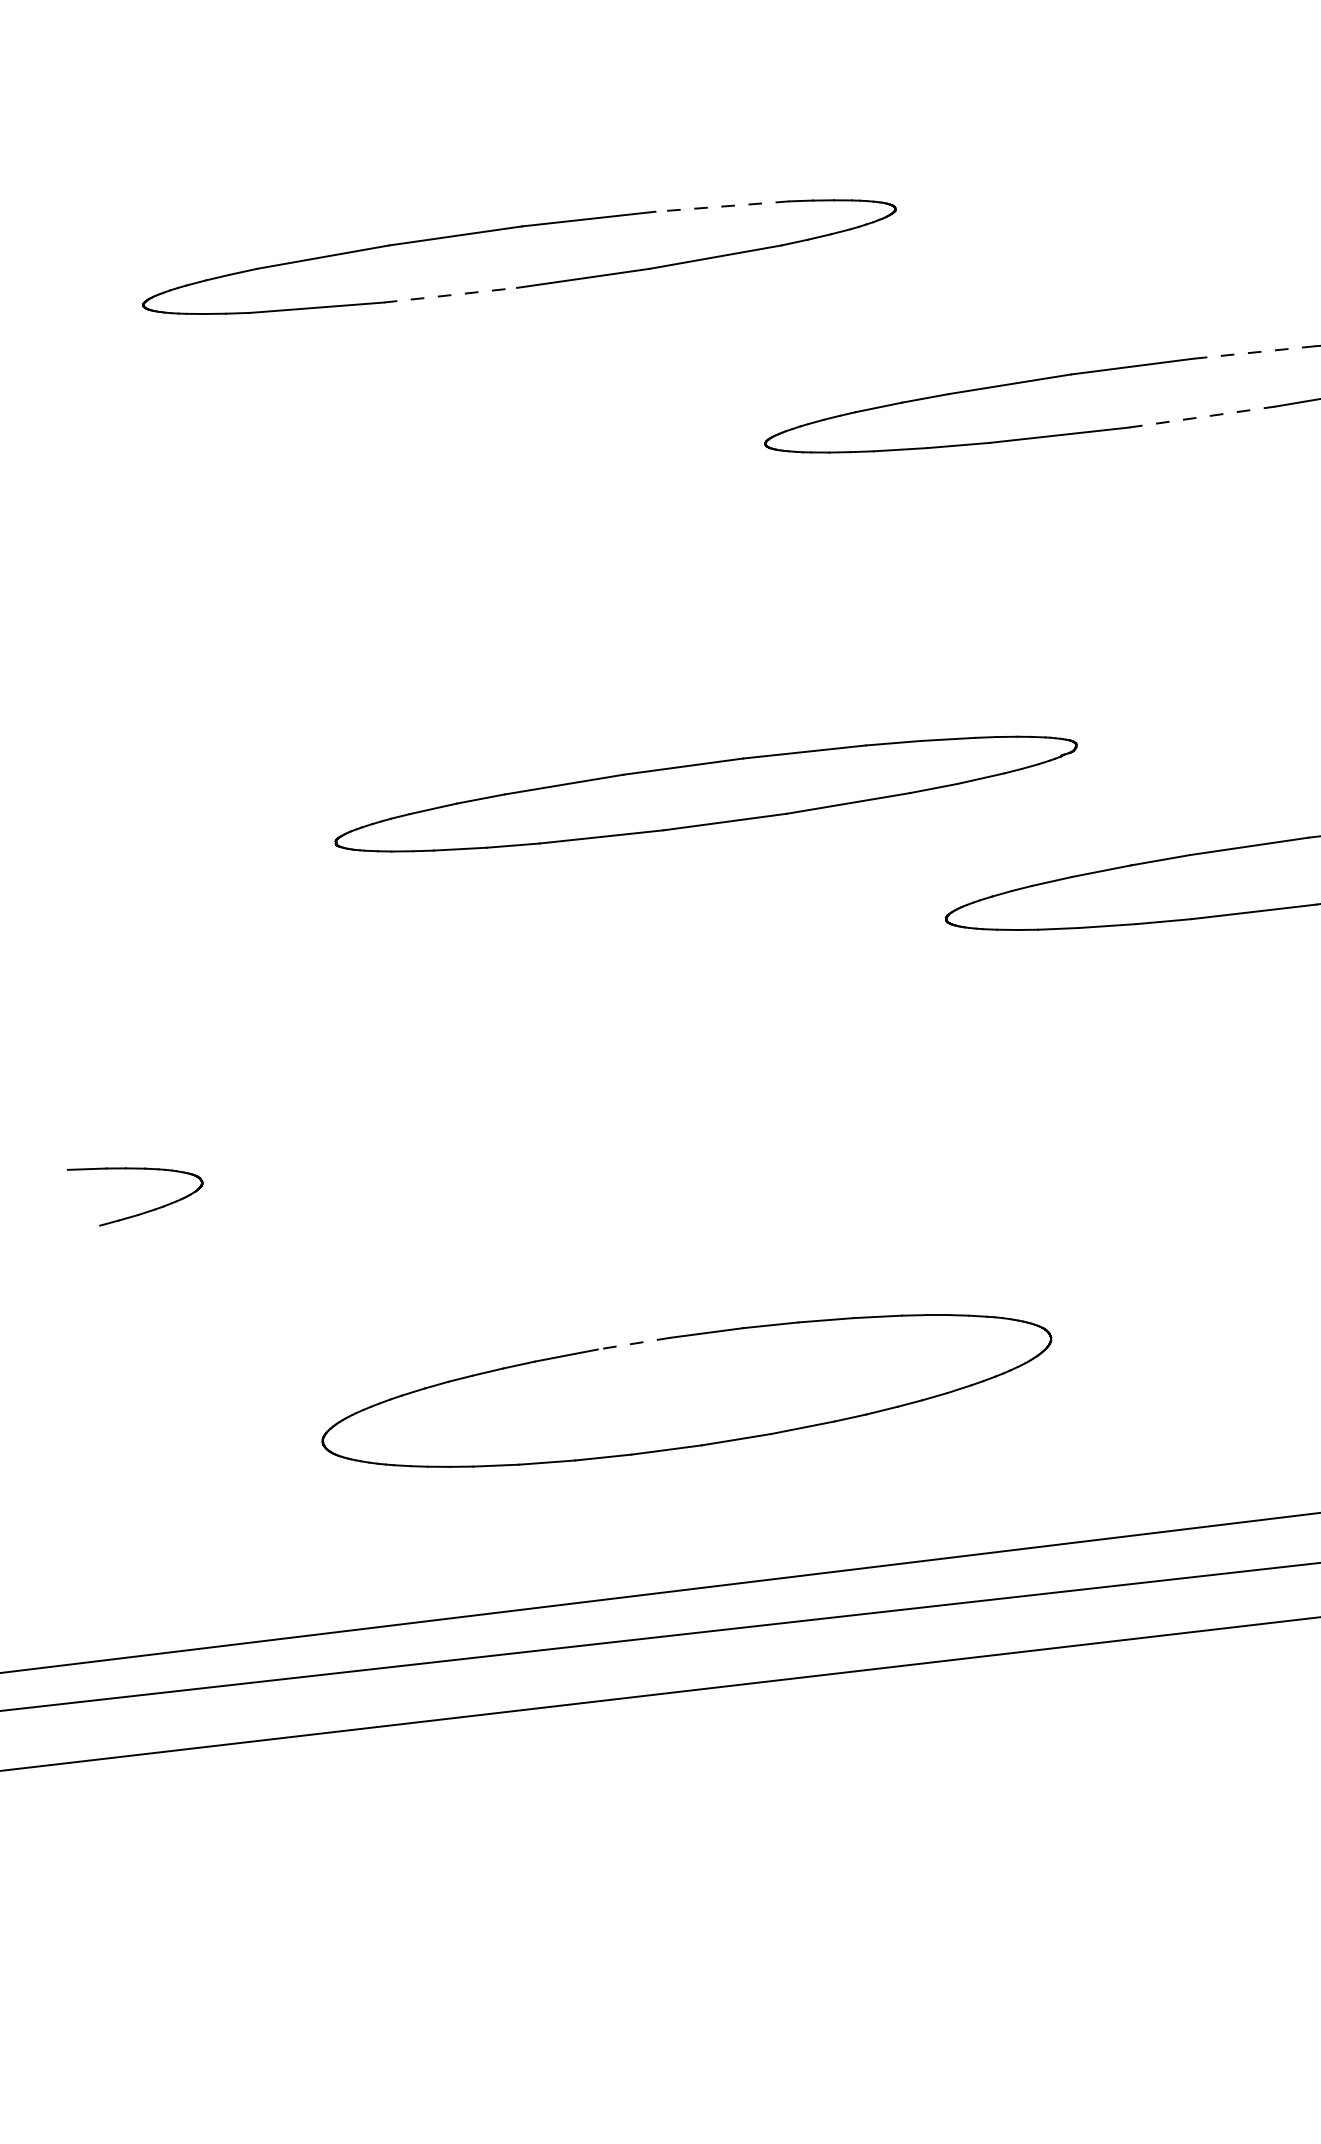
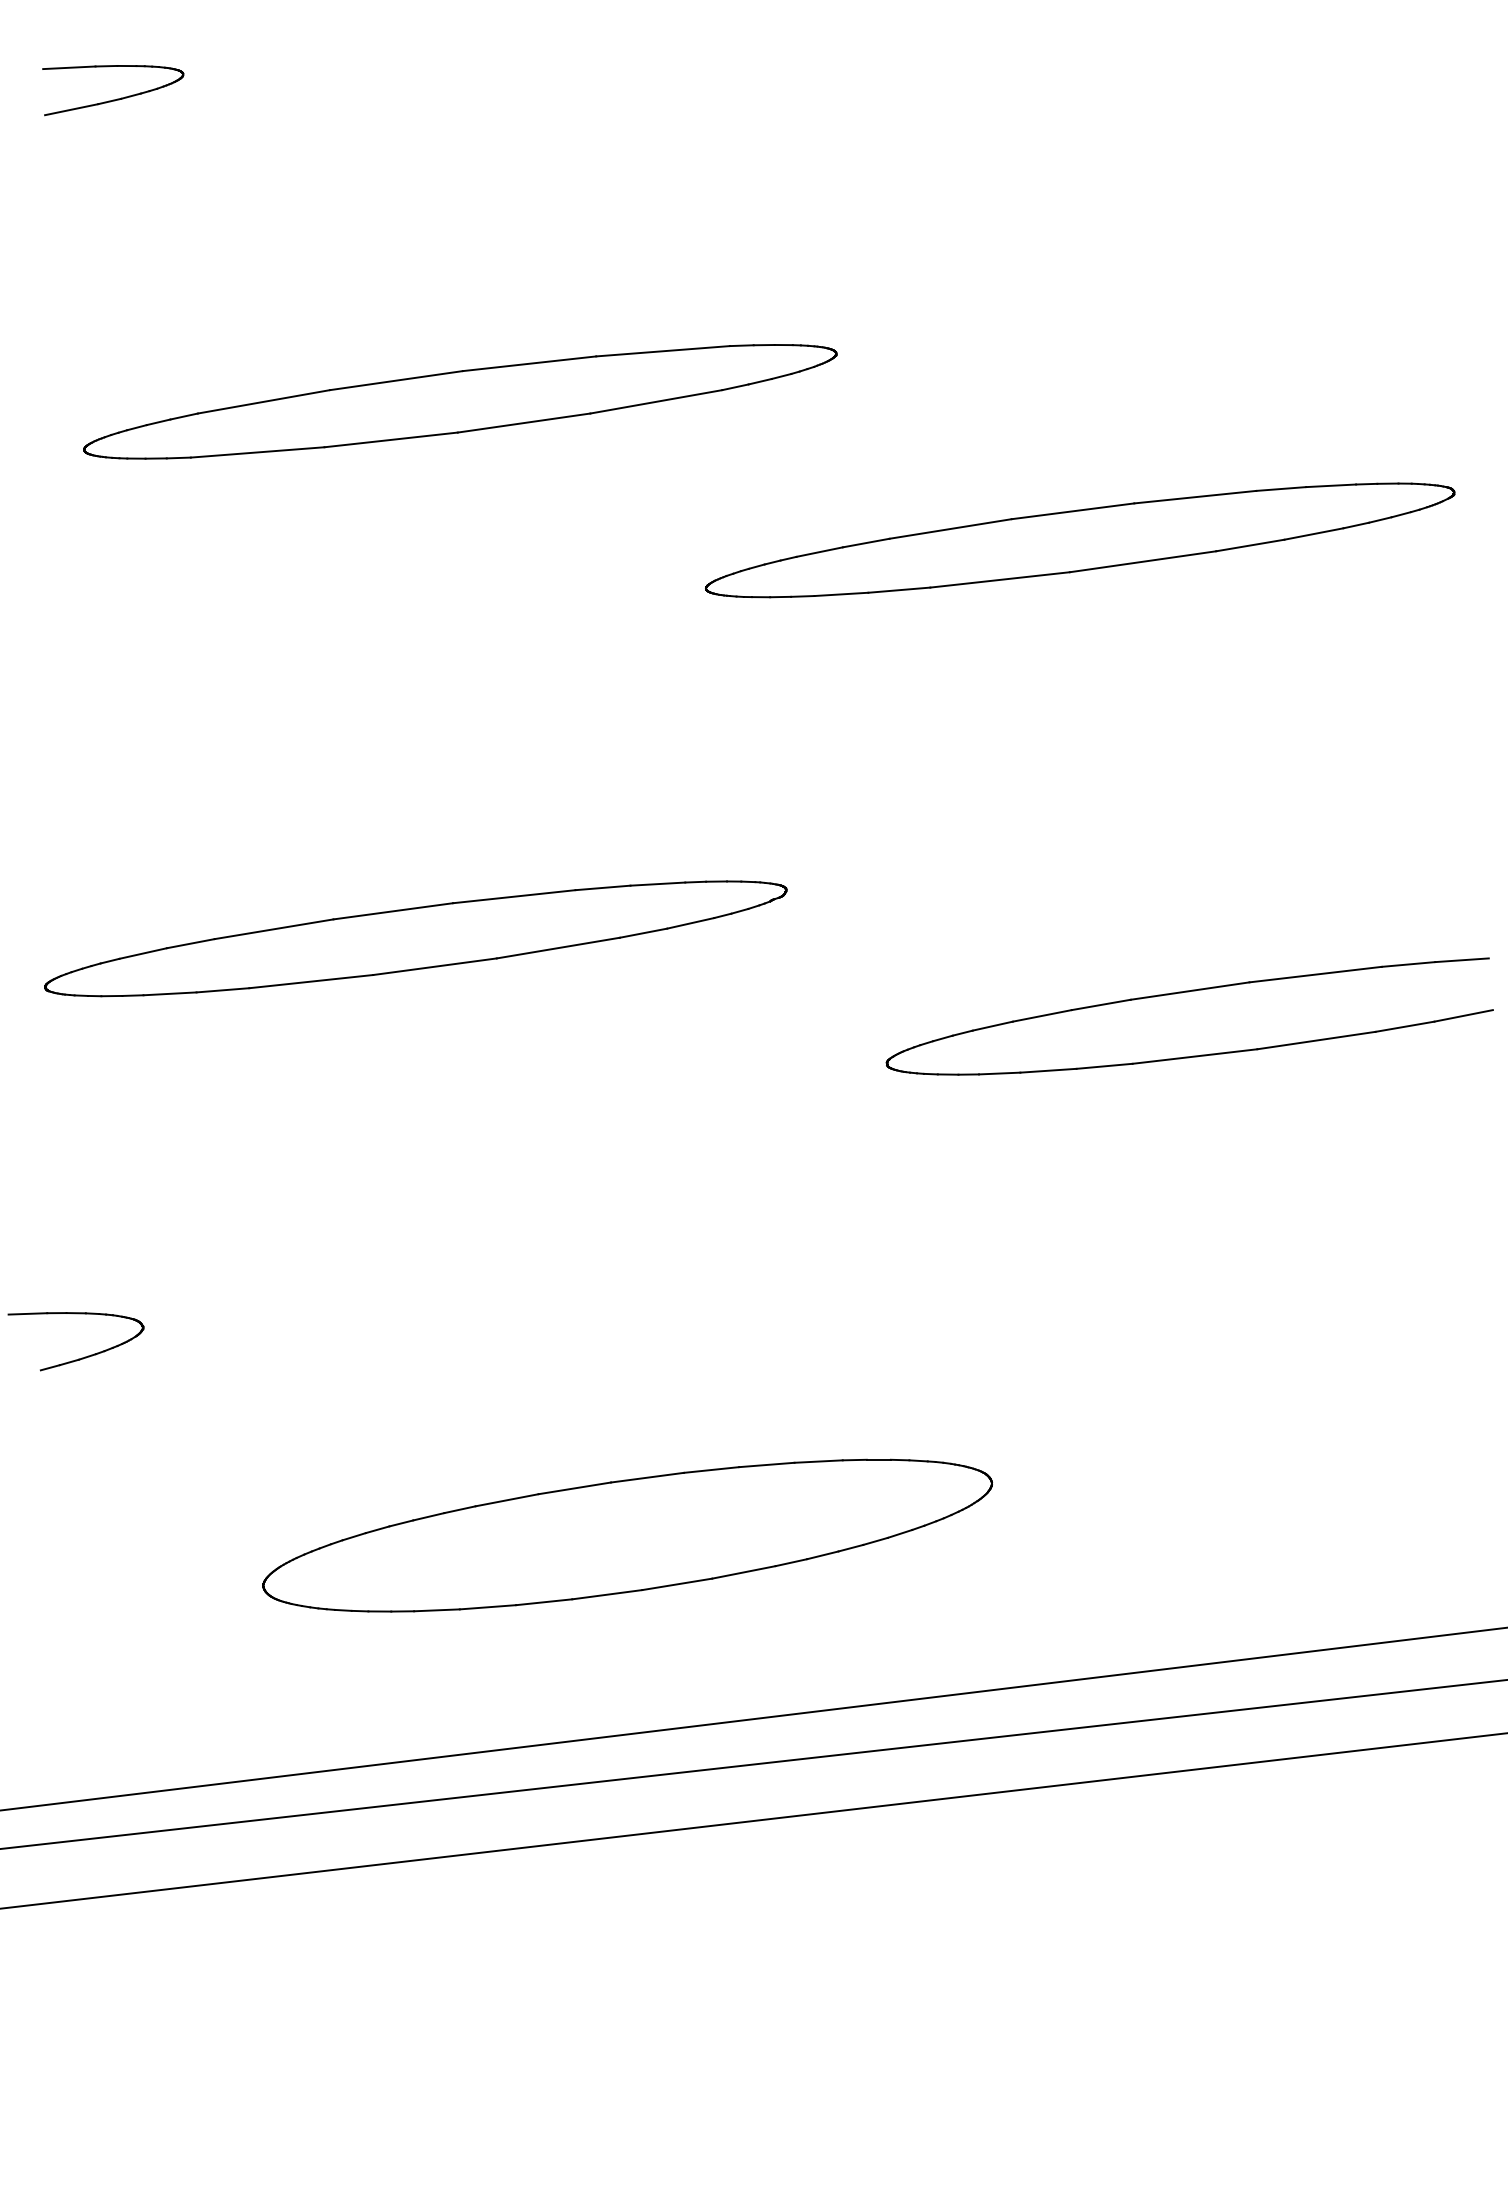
line: (721, 206) -> (662, 351), dashed -> solid
line: (450, 294) -> (391, 439), dashed -> solid
line: (1253, 352) -> (1194, 497), dashed -> solid
line: (1202, 416) -> (1143, 561), dashed -> solid
part: (705, 793) -> (415, 938), moved
line: (633, 1343) -> (574, 1488), dashed -> solid

